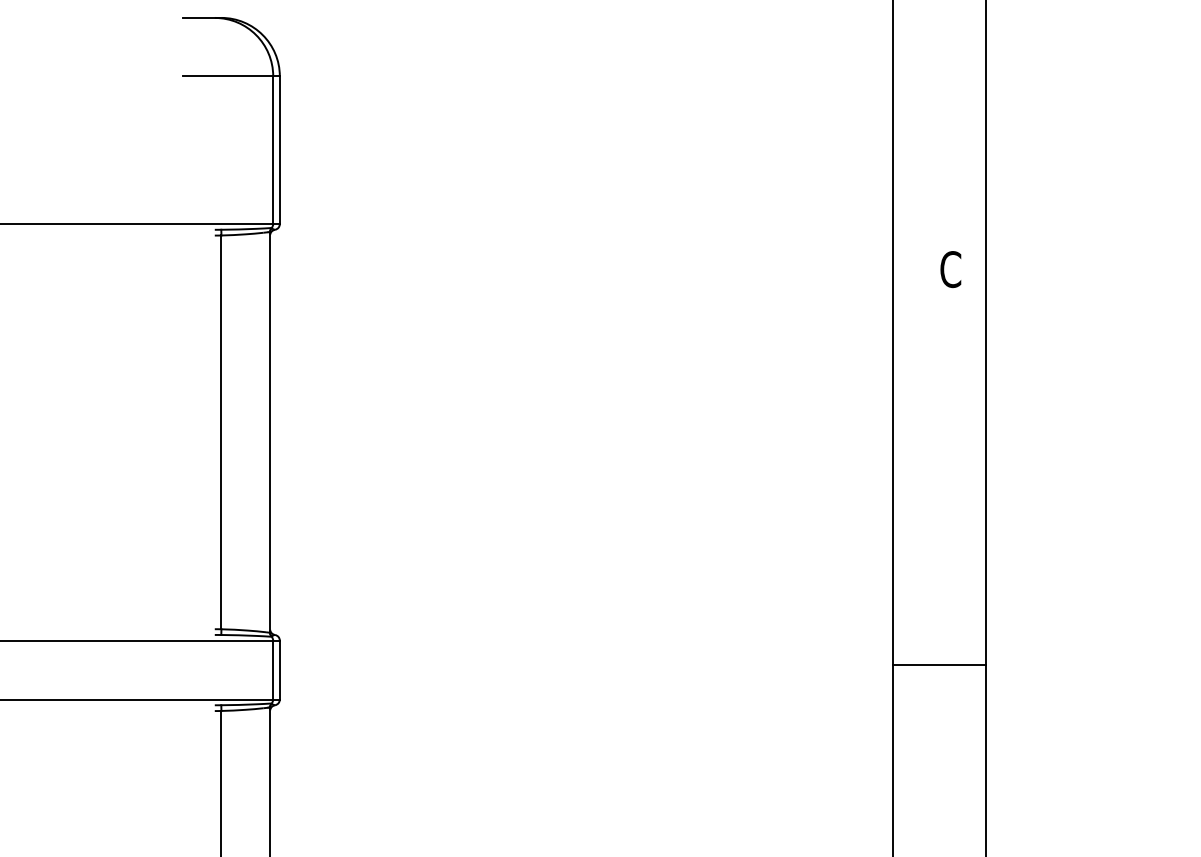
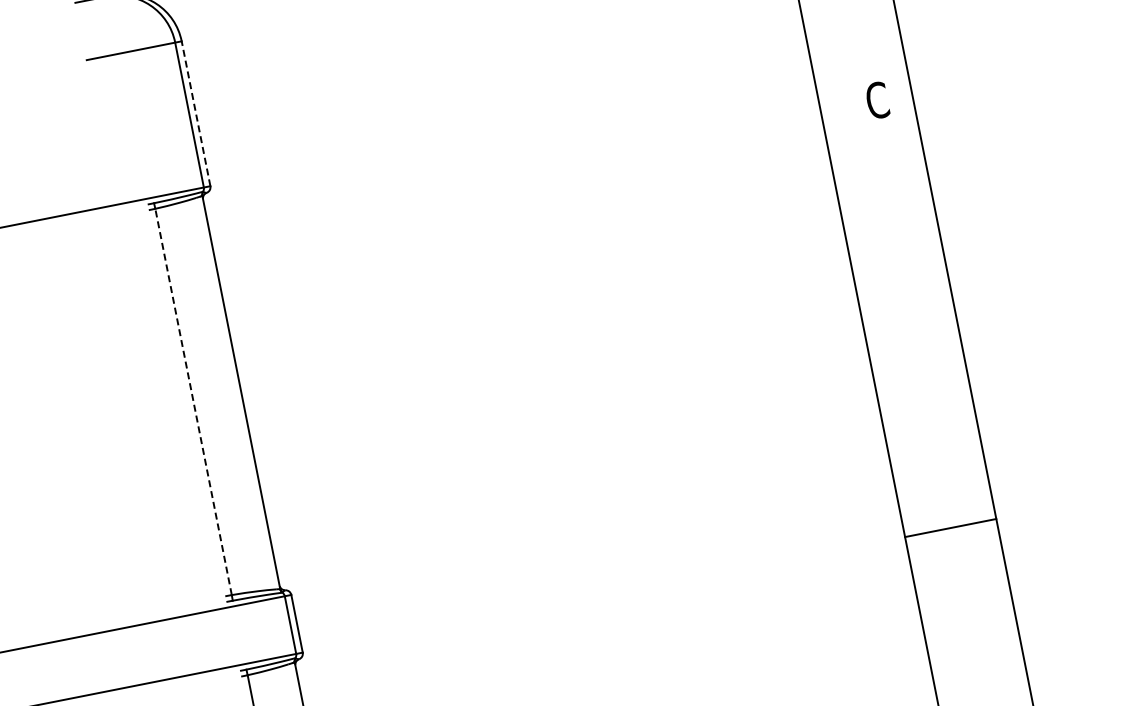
line: (279, 150) -> (195, 114), solid -> dashed
line: (221, 432) -> (193, 402), solid -> dashed
line: (939, 665) -> (950, 528), moved

